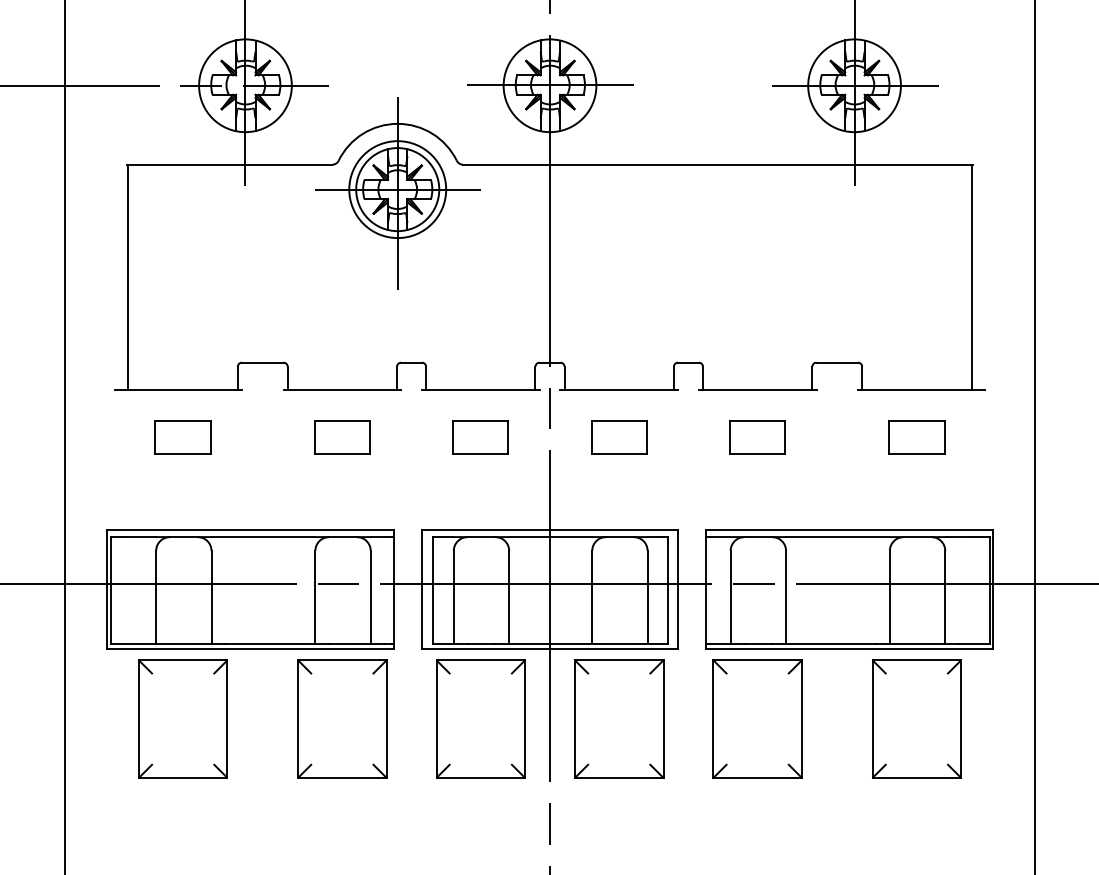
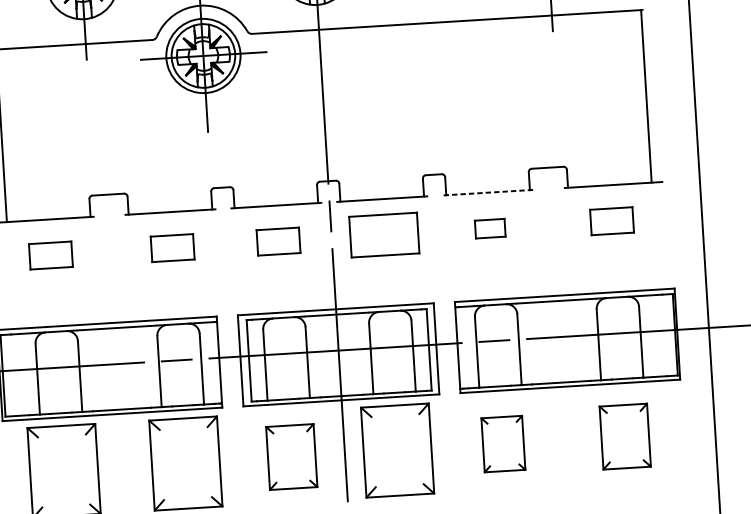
line: (757, 390) -> (487, 192), solid -> dashed
part: (619, 437) -> (384, 235), size x1.6
part: (757, 437) -> (490, 228), size x0.7
part: (480, 718) -> (291, 456), size x0.7
part: (757, 718) -> (503, 443), size x0.6
part: (916, 718) -> (624, 436), size x0.7

